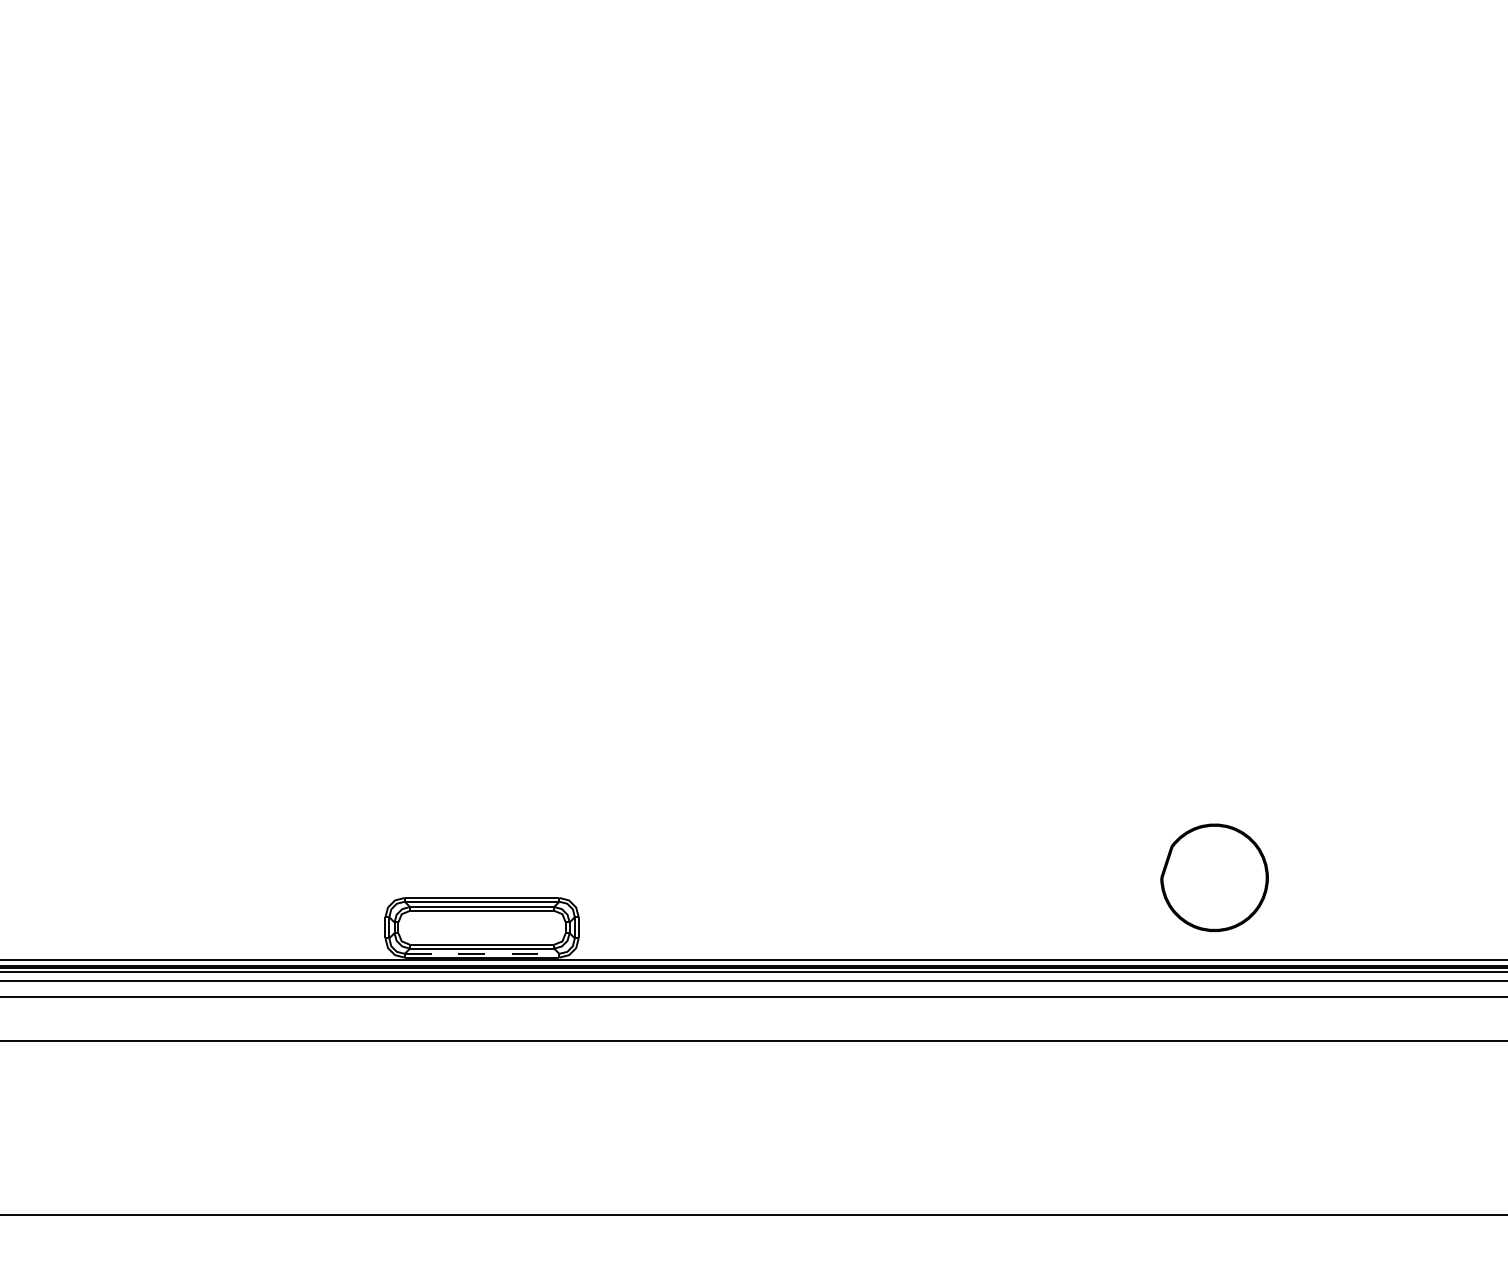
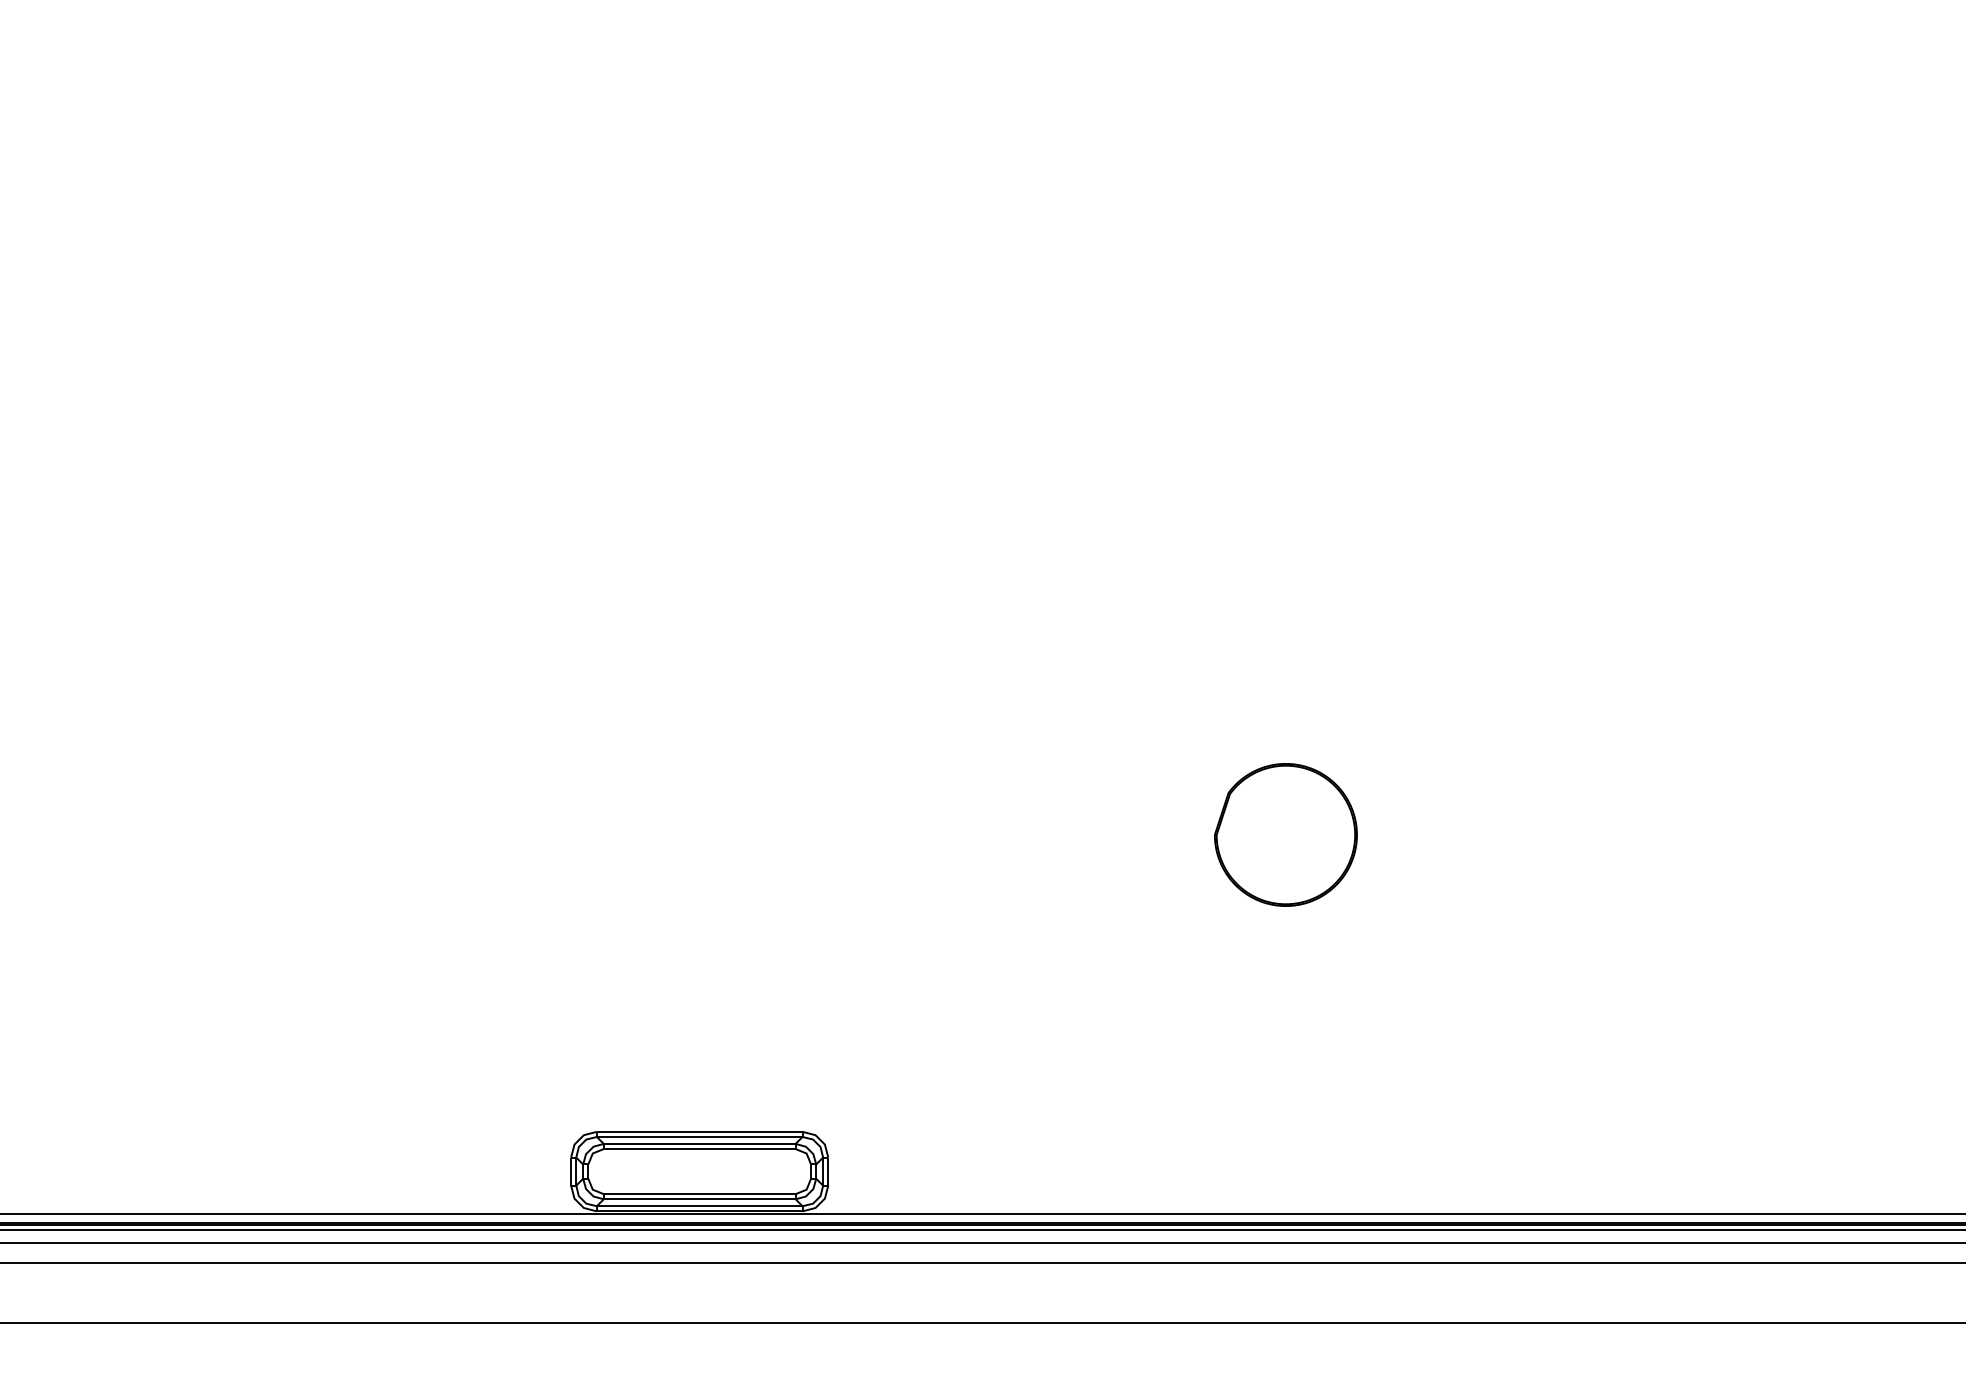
part: (1214, 877) -> (1285, 834), moved
line: (482, 953) -> (700, 1205), dashed -> solid

